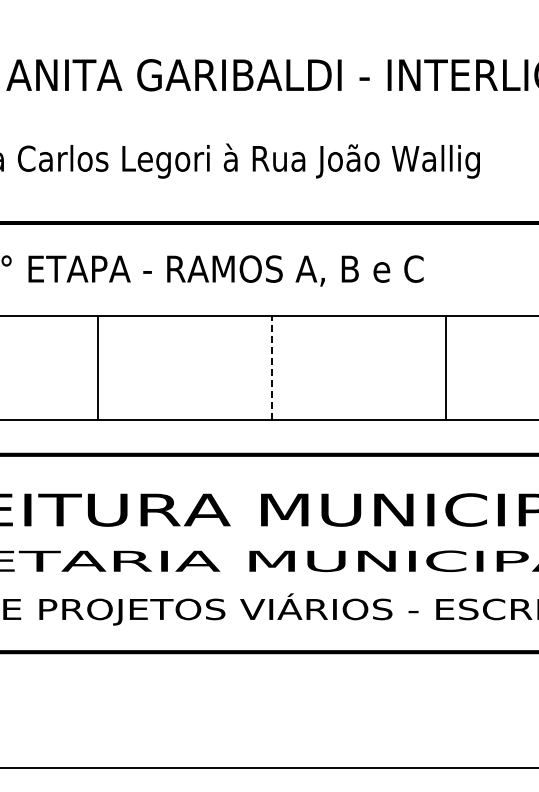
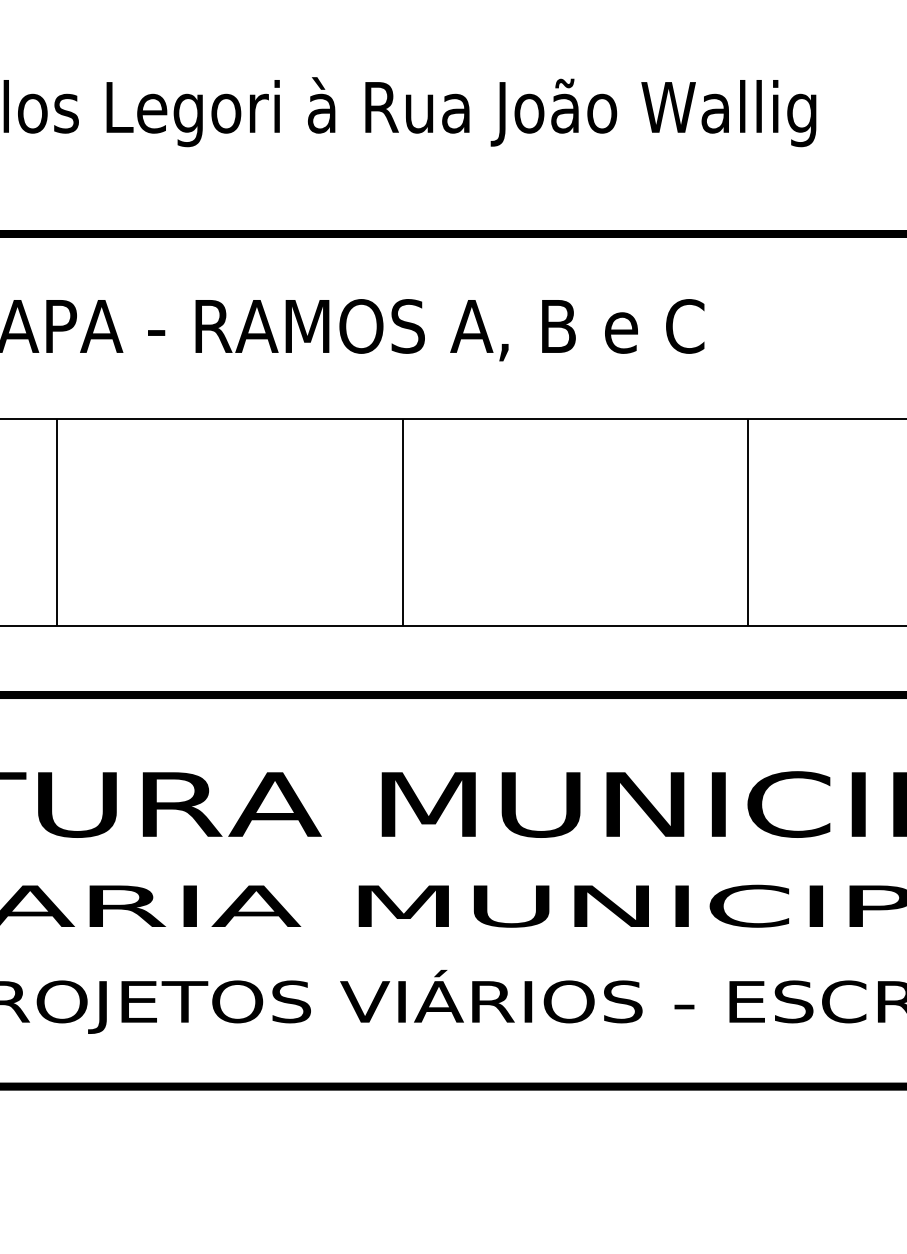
line: (271, 367) -> (402, 521), dashed -> solid

